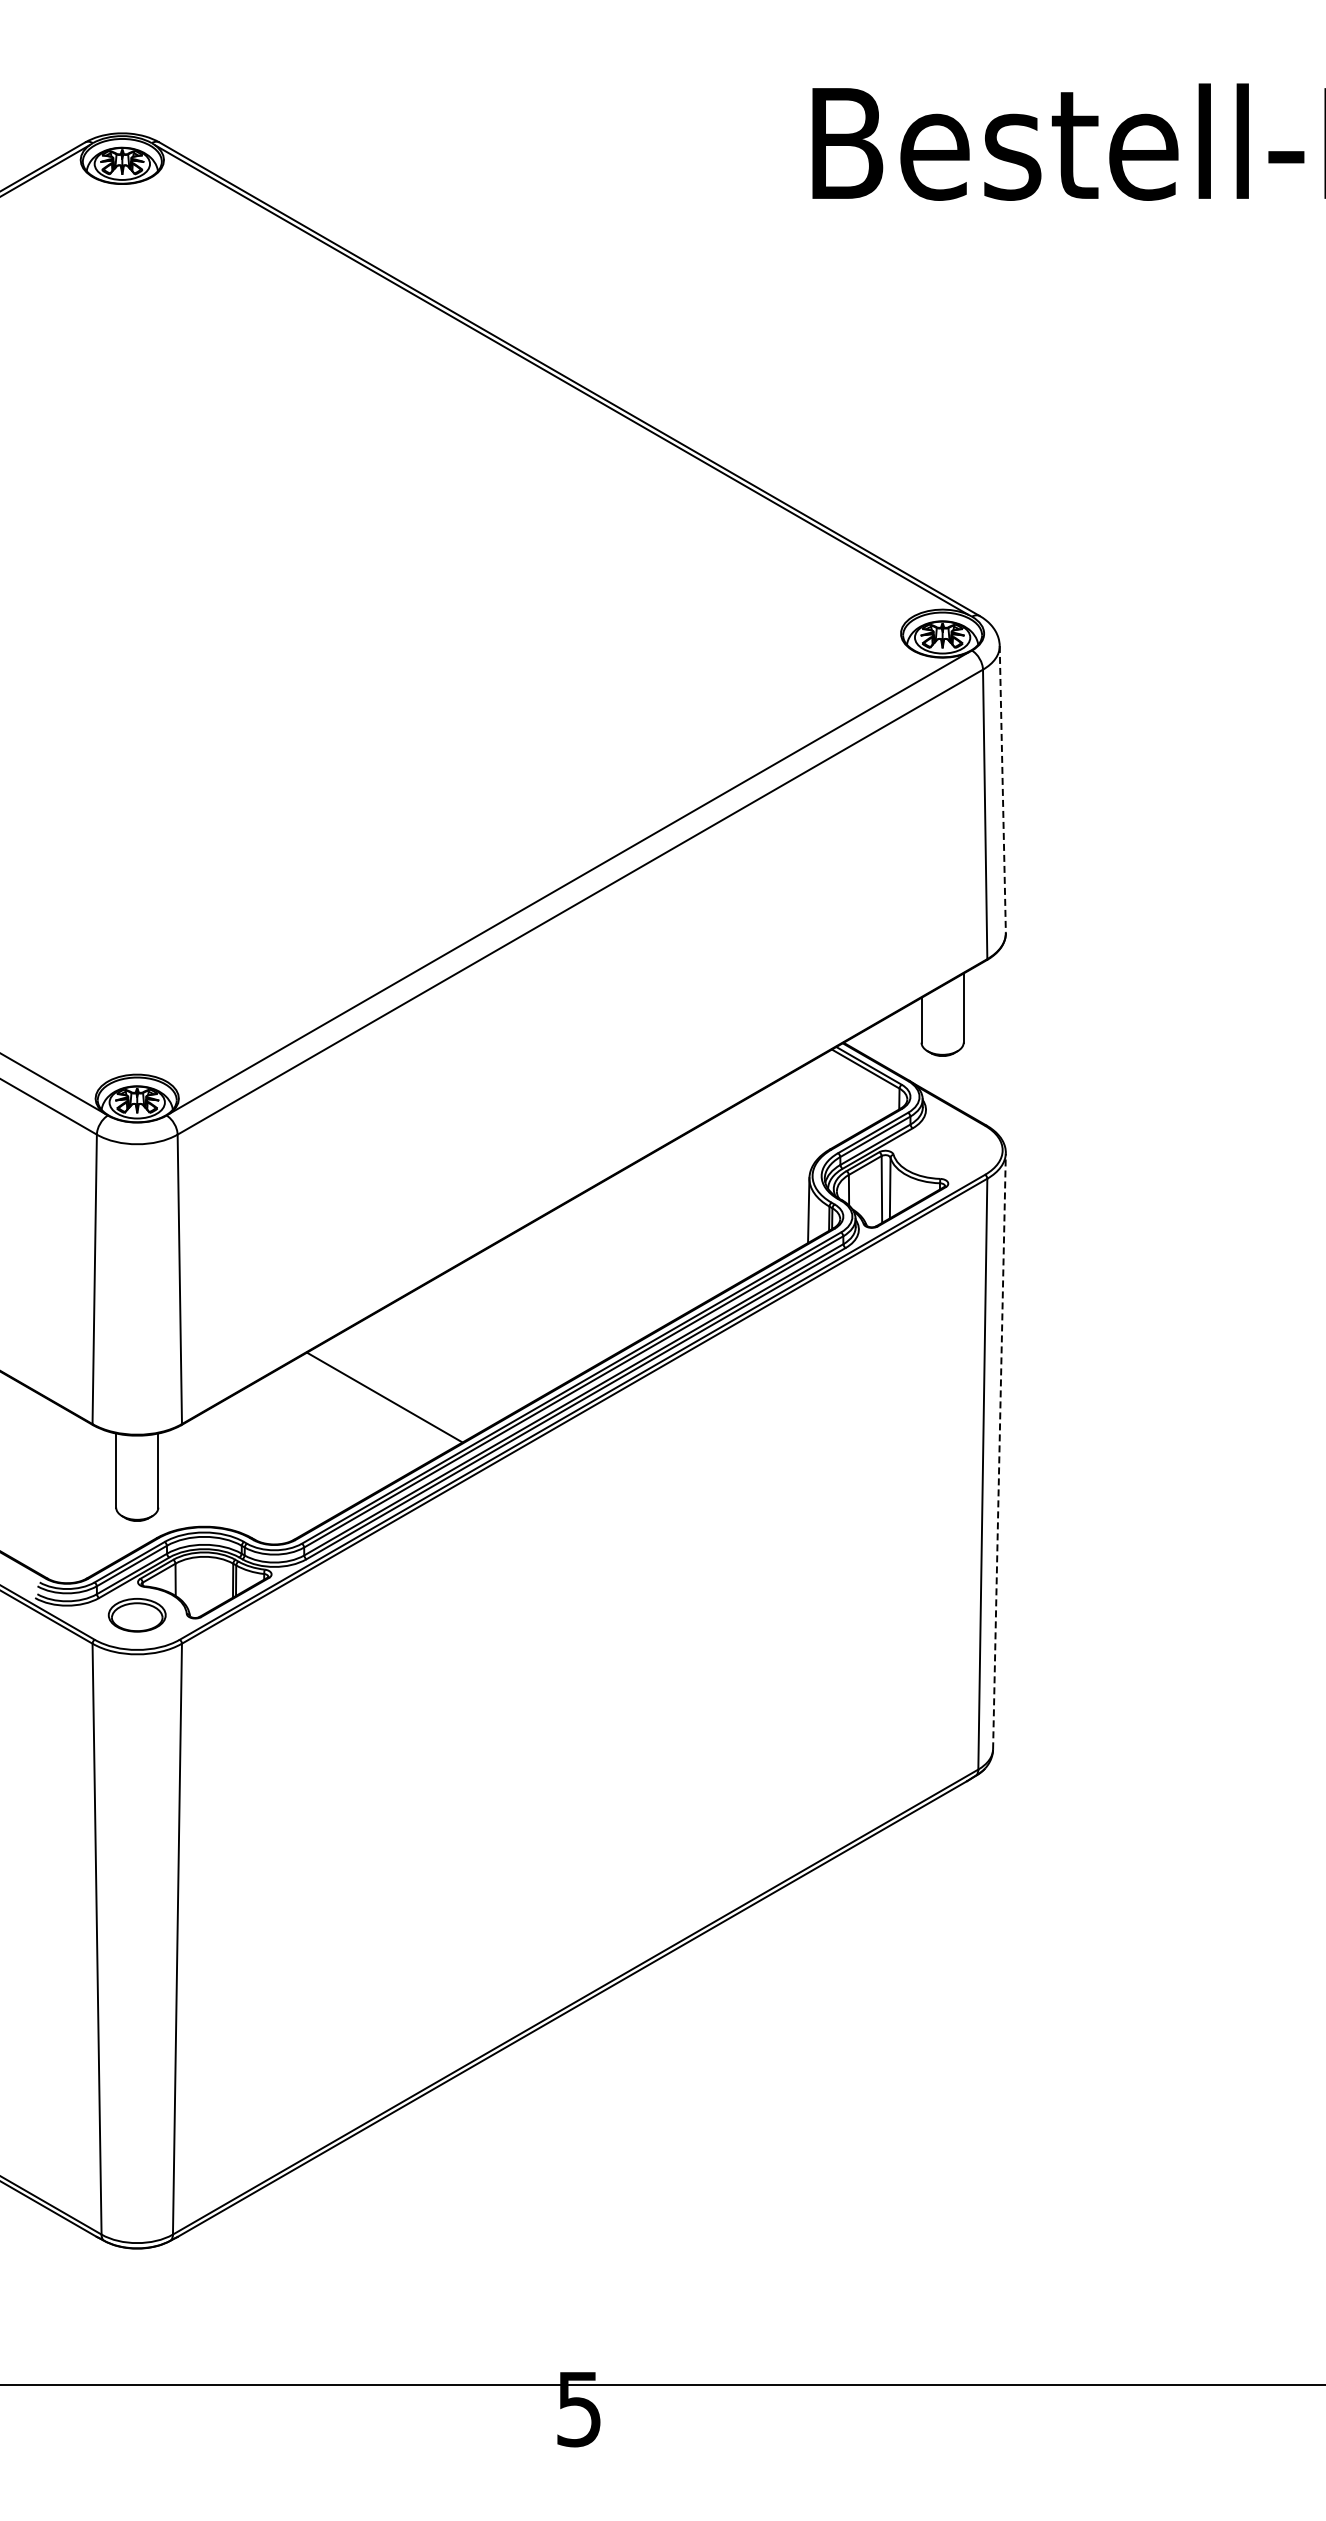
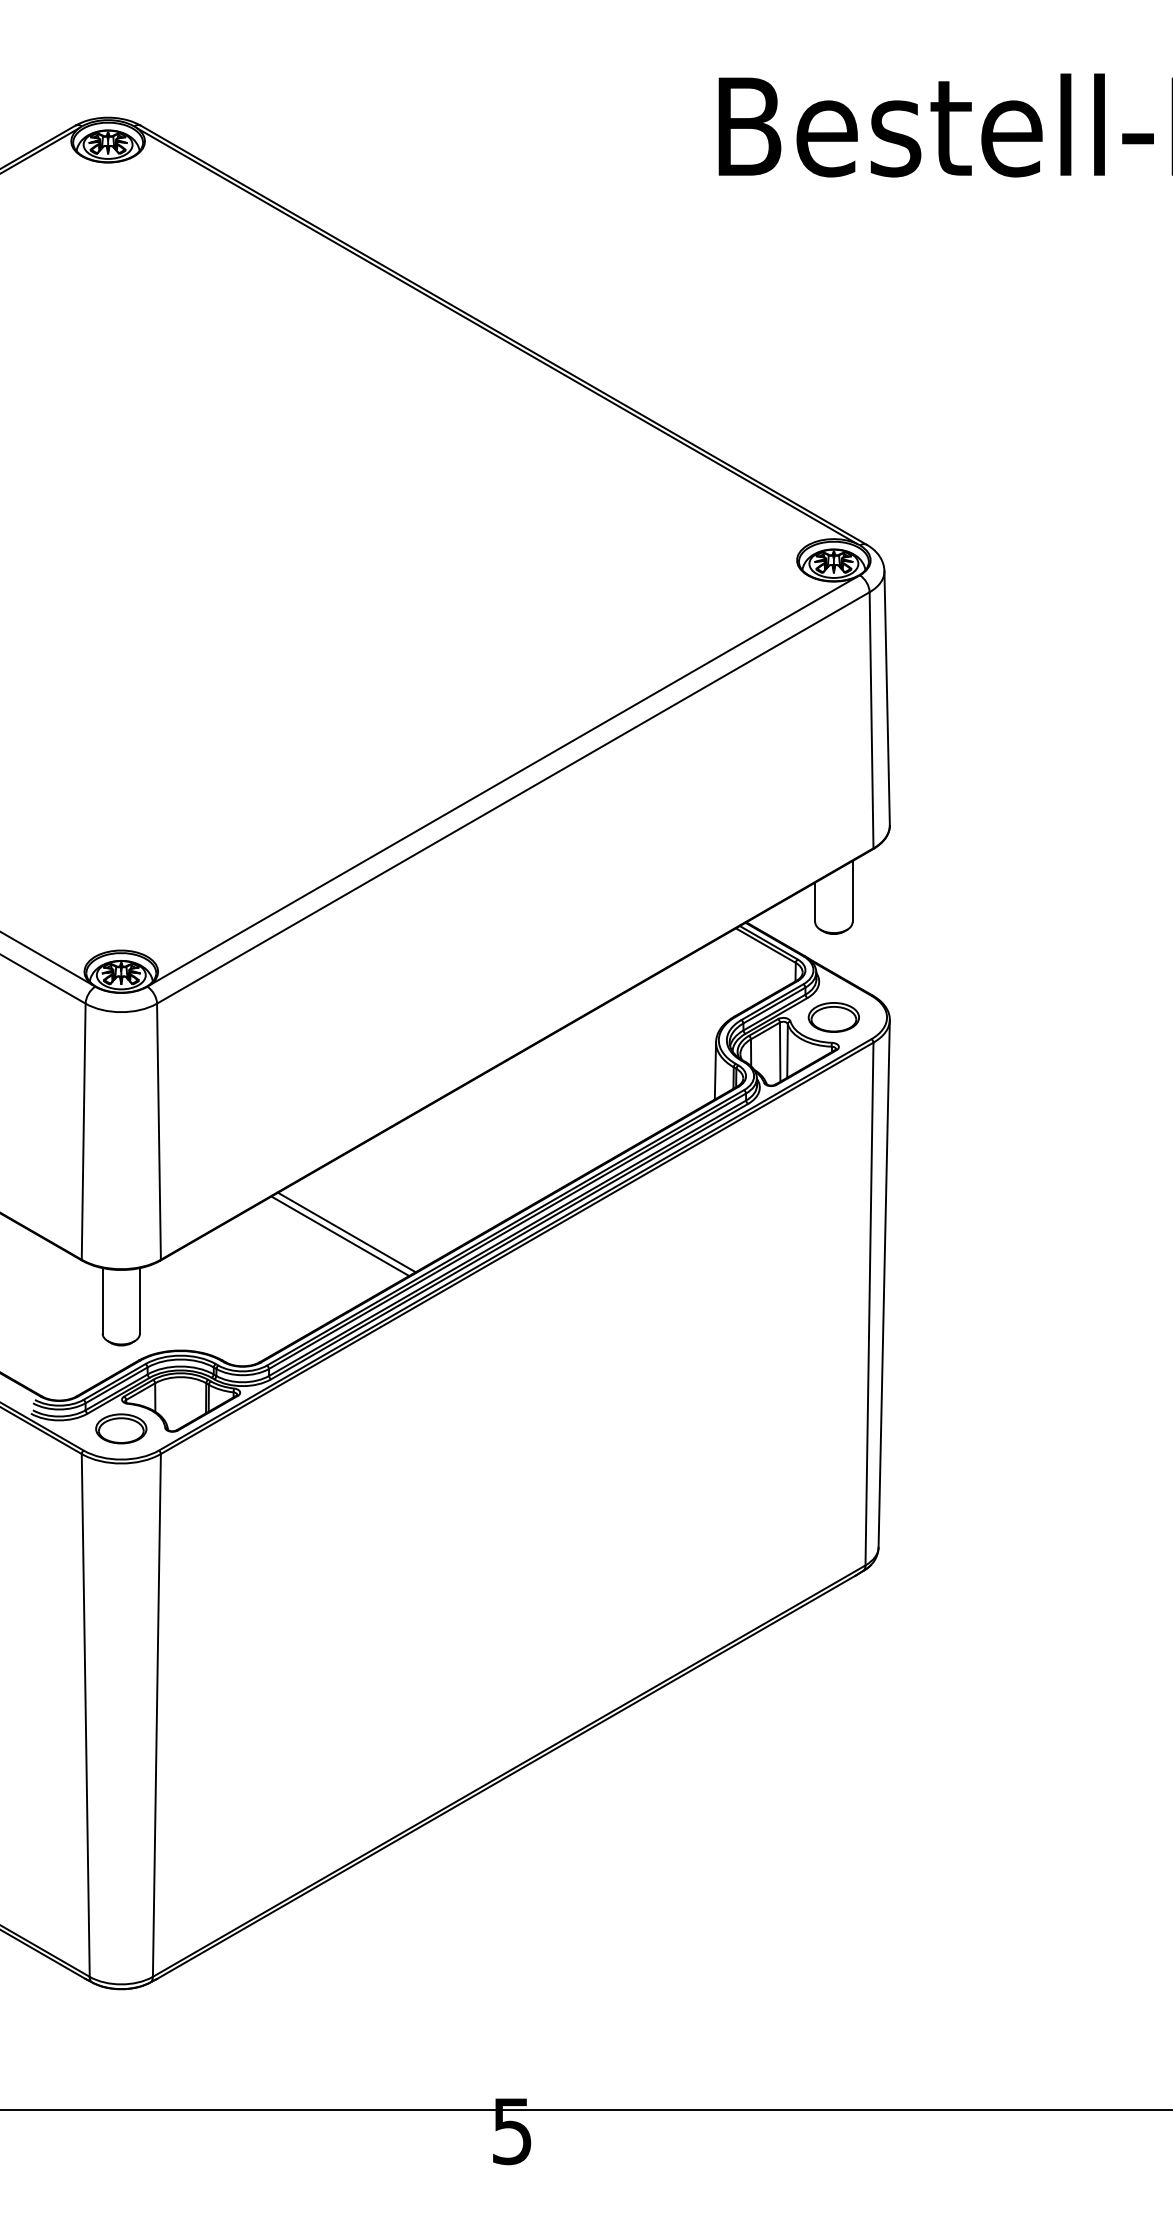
line: (1002, 789) -> (886, 698), dashed -> solid
part: (942, 1150) -> (833, 1017), added
line: (391, 1393) -> (346, 1232), added
line: (999, 1450) -> (884, 1283), dashed -> solid

